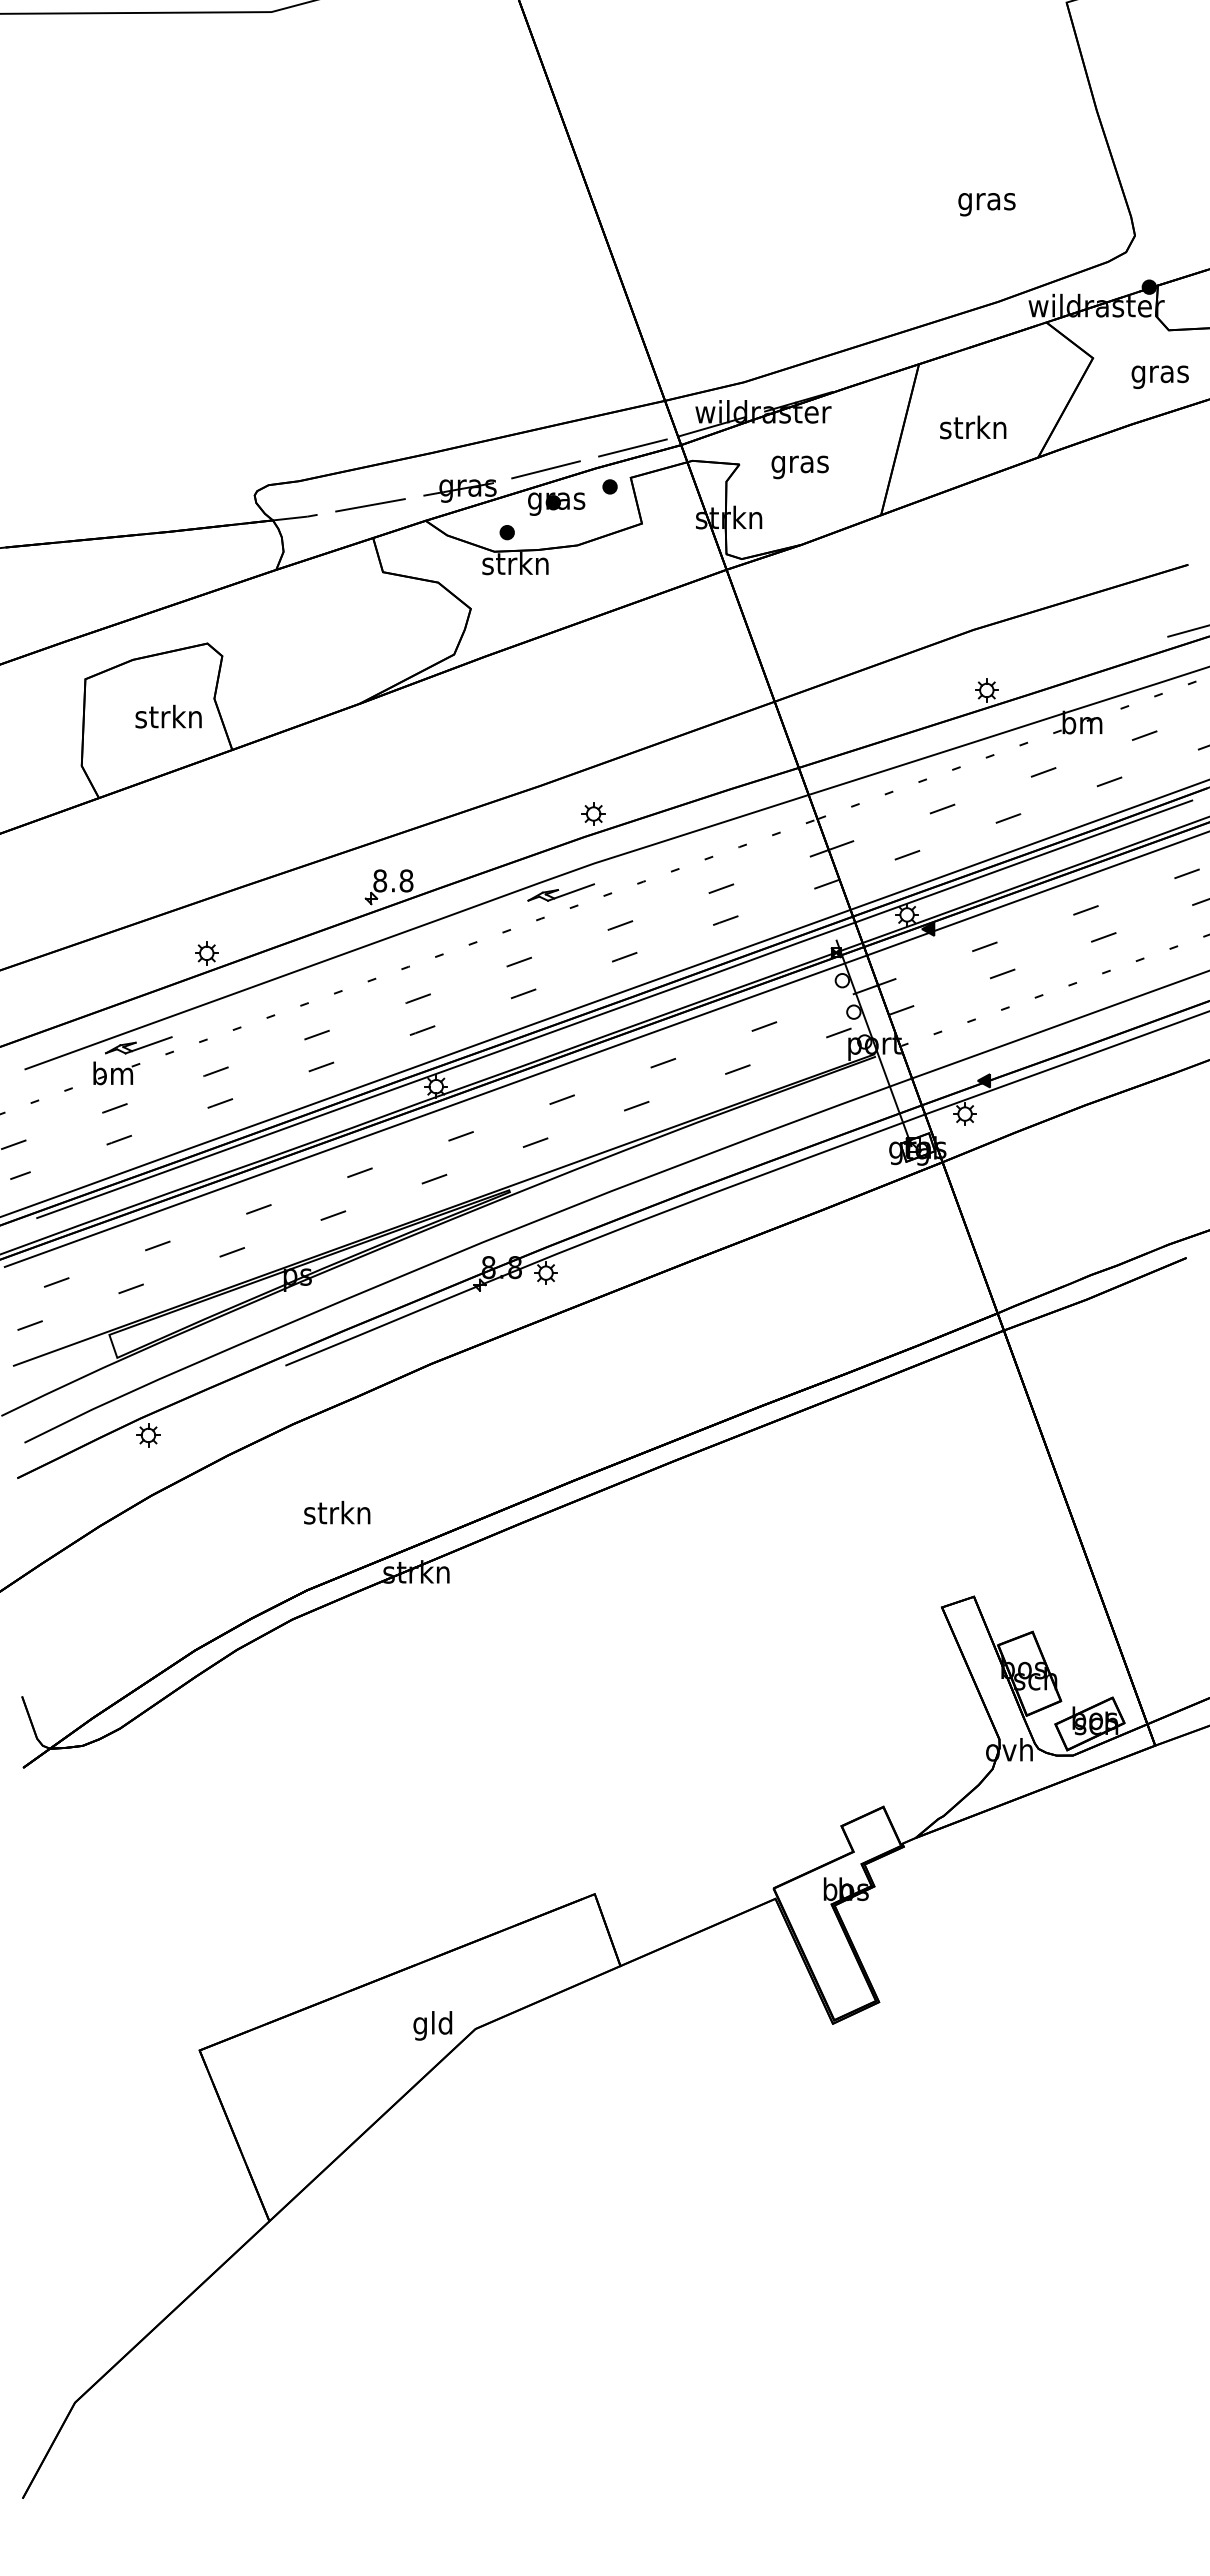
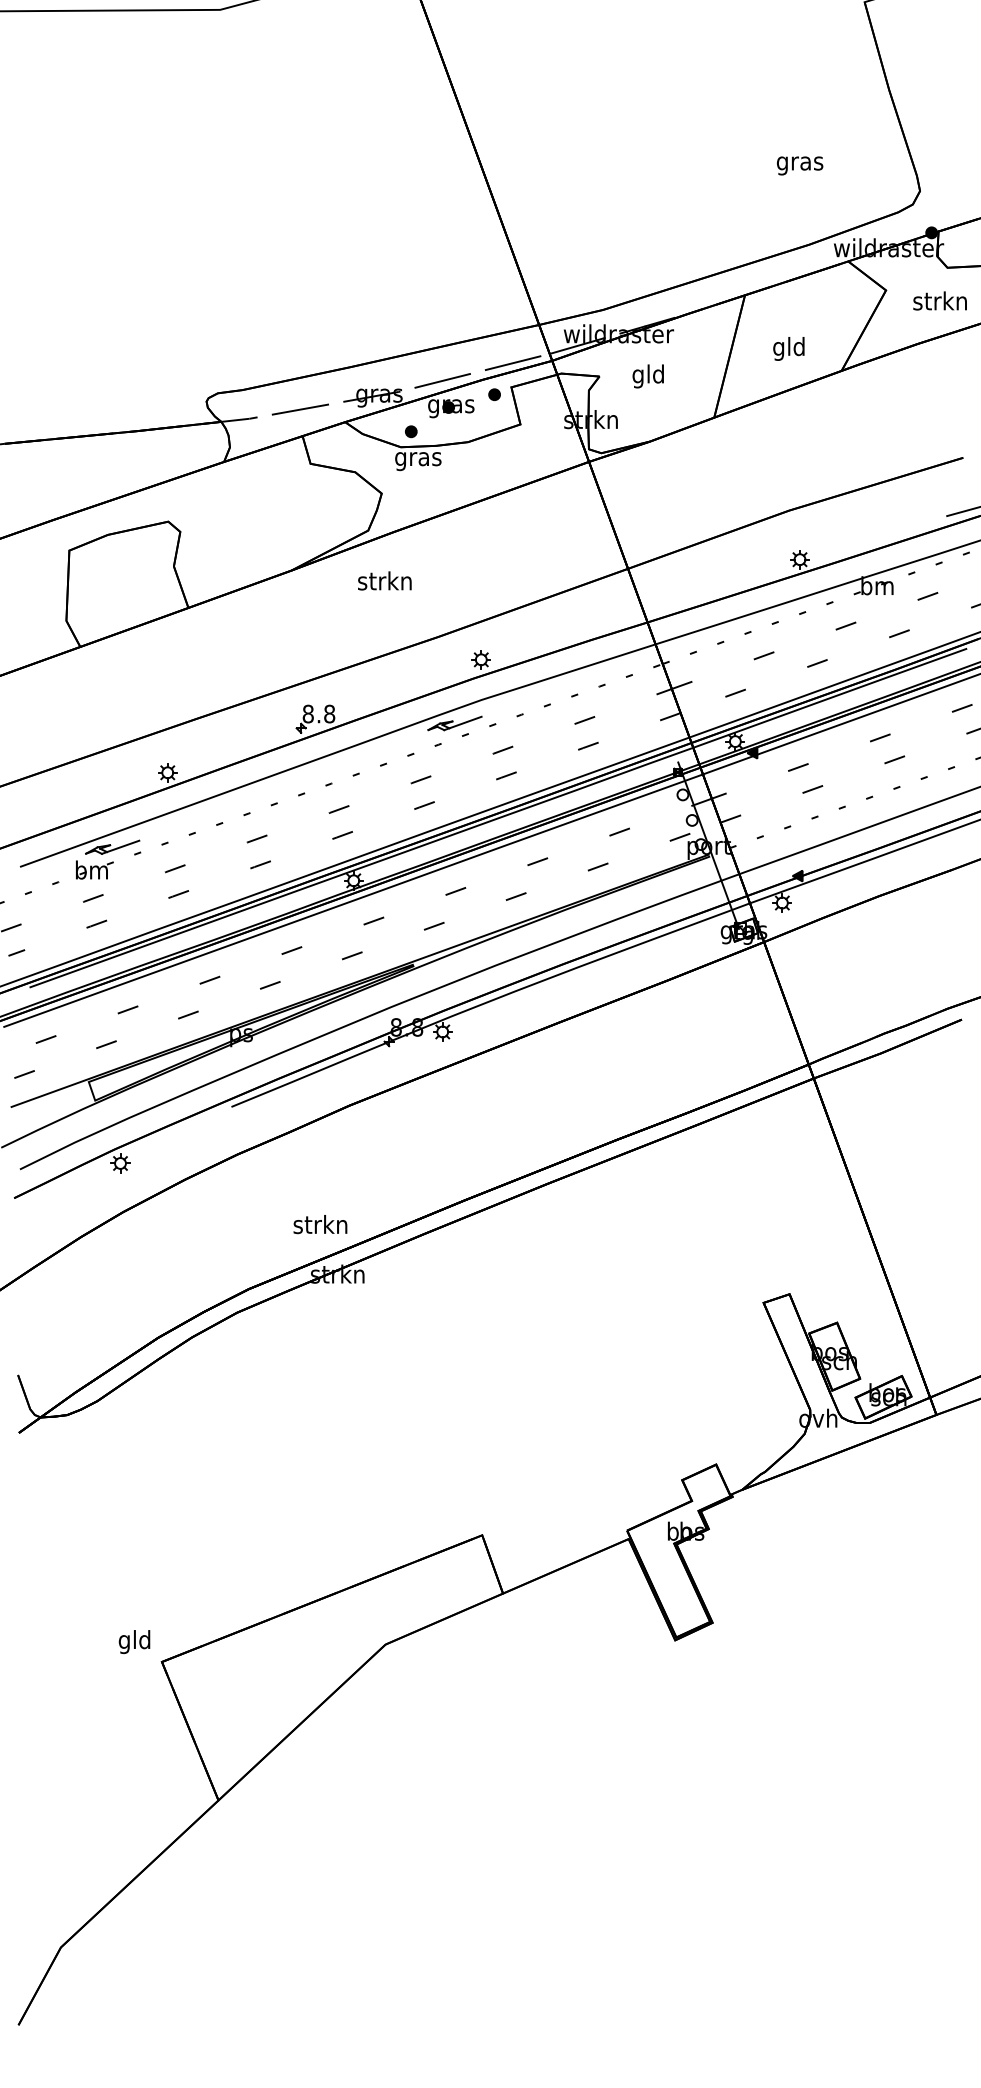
text: (1159, 374) -> (939, 303), gras -> strkn
text: (973, 430) -> (789, 348), strkn -> gld
text: (799, 464) -> (648, 376), gras -> gld
text: (515, 566) -> (417, 459), strkn -> gras
text: (168, 716) -> (384, 580), moved
text: (337, 1512) -> (320, 1224), moved
text: (432, 2025) -> (134, 1641), moved

